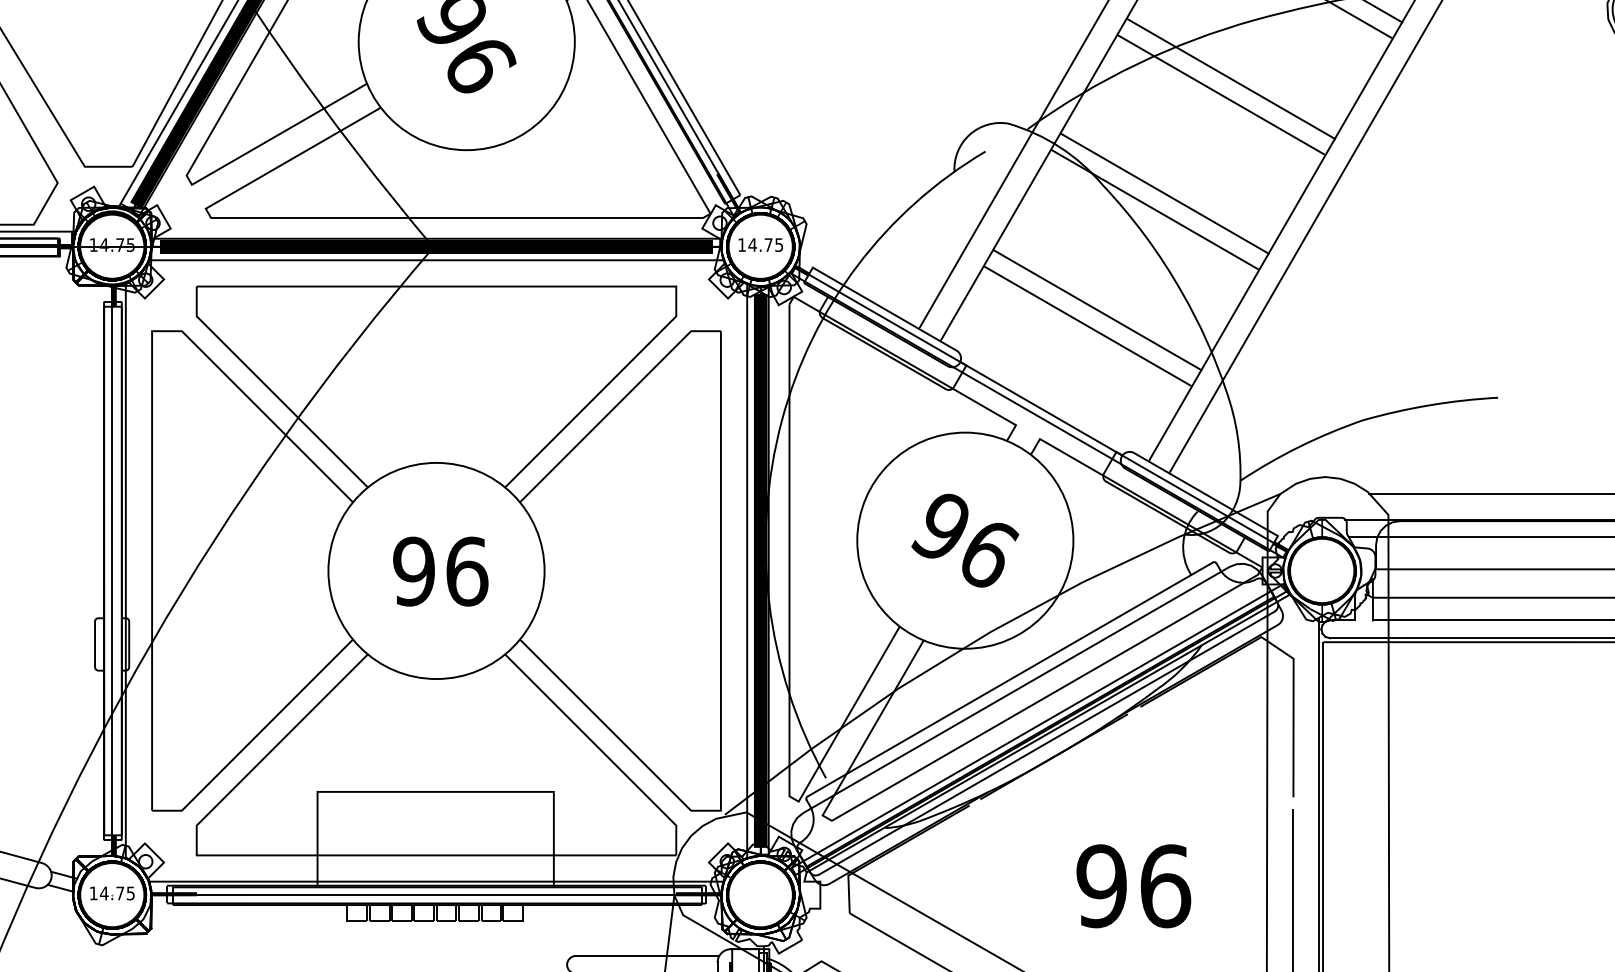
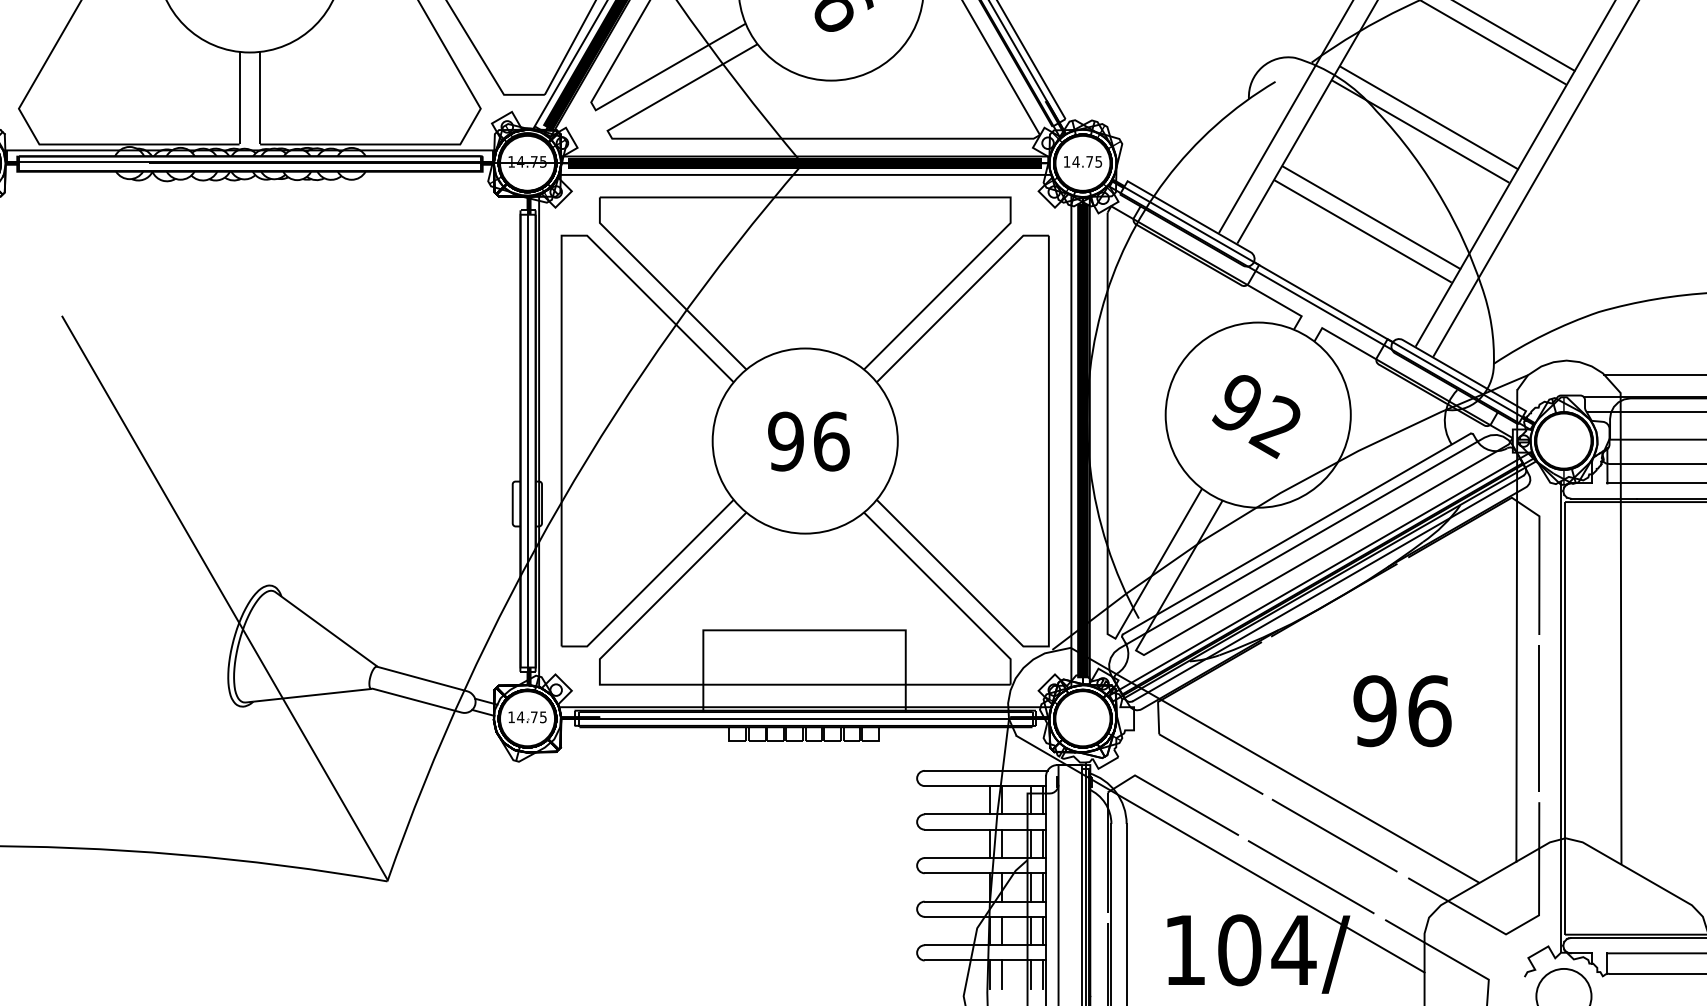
text: (986, 555) -> (1276, 427), 96 -> 92

